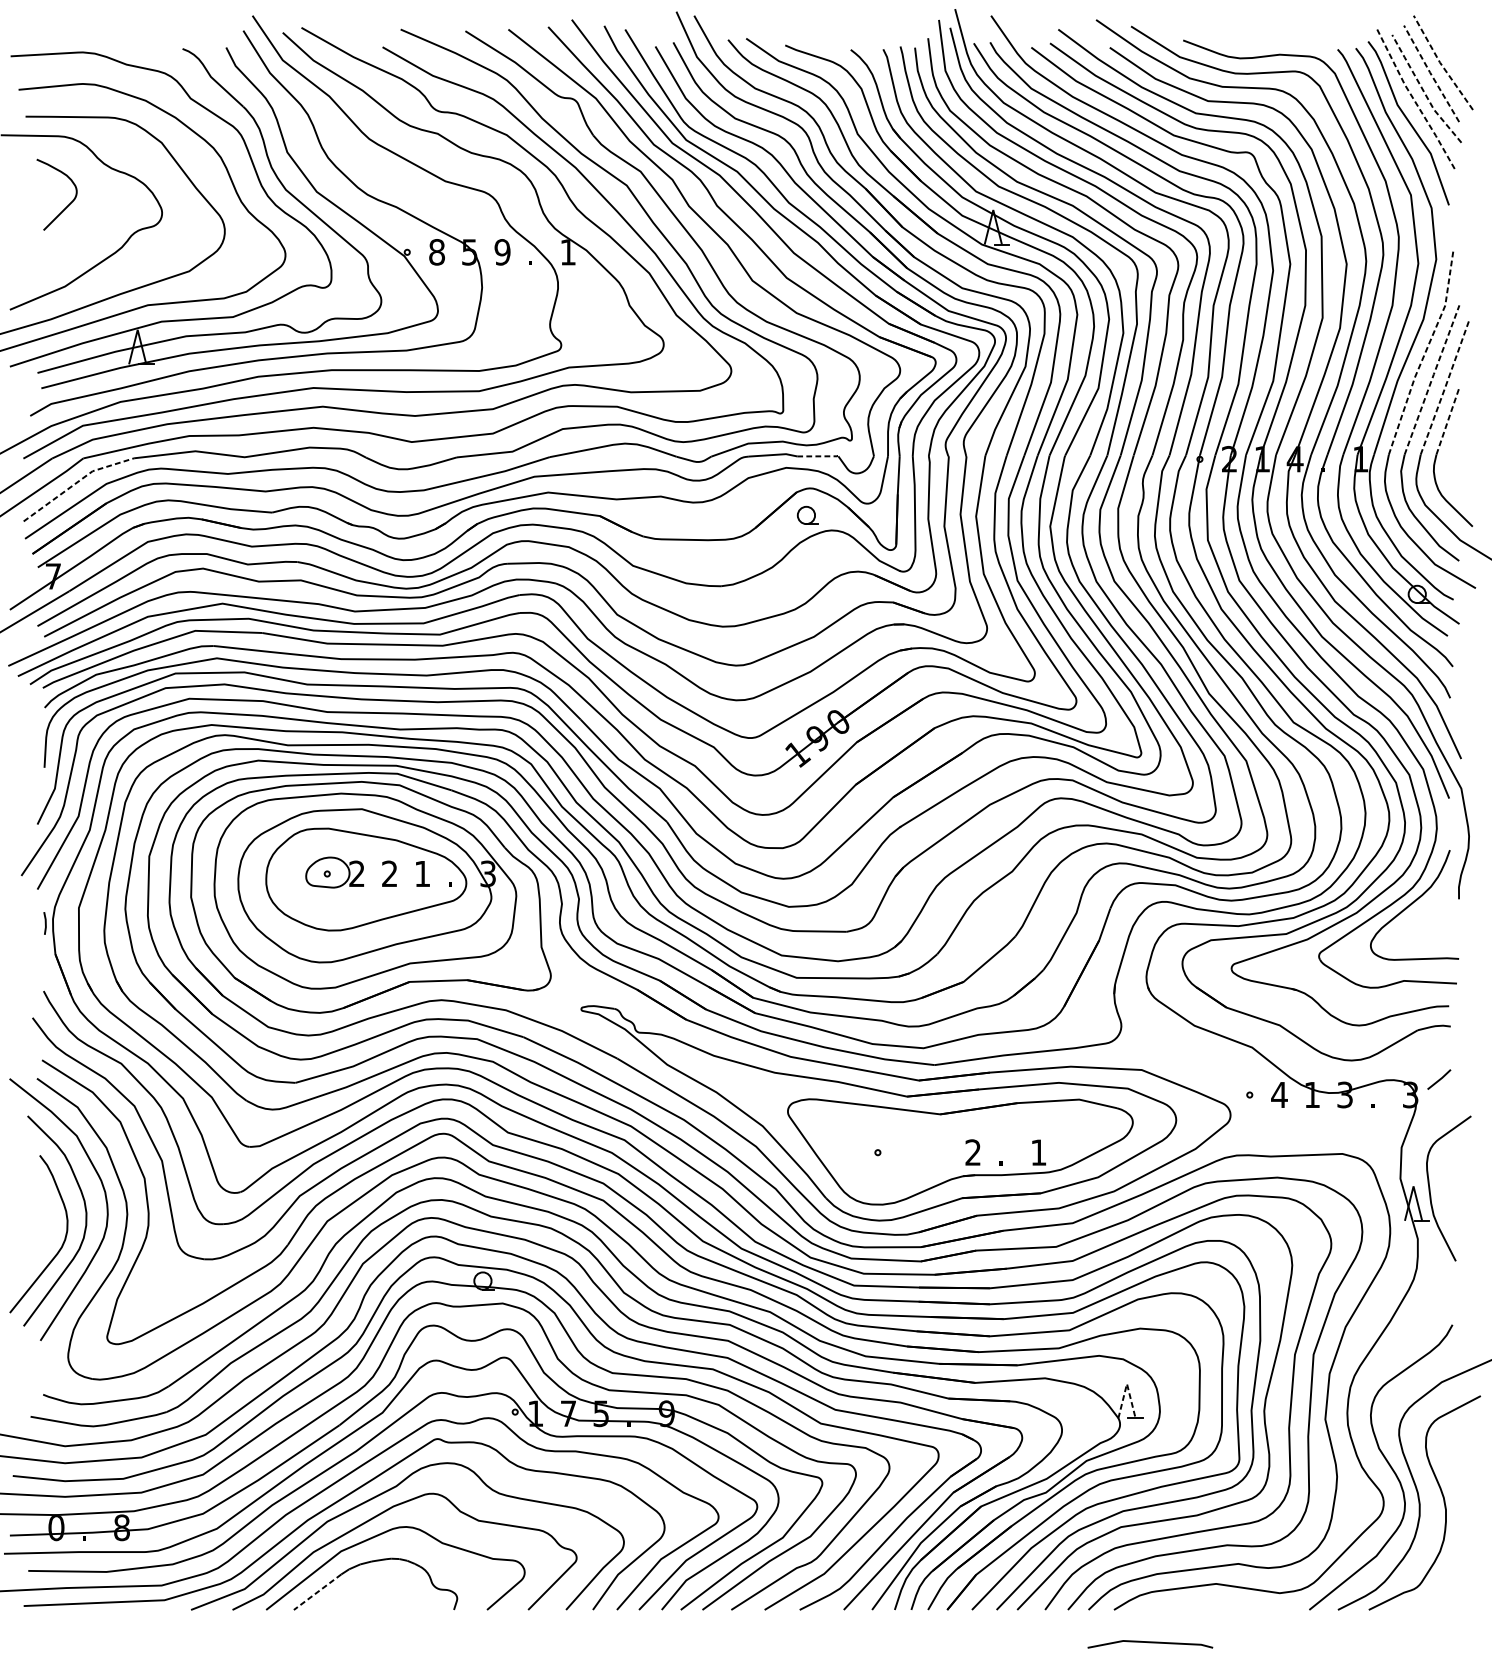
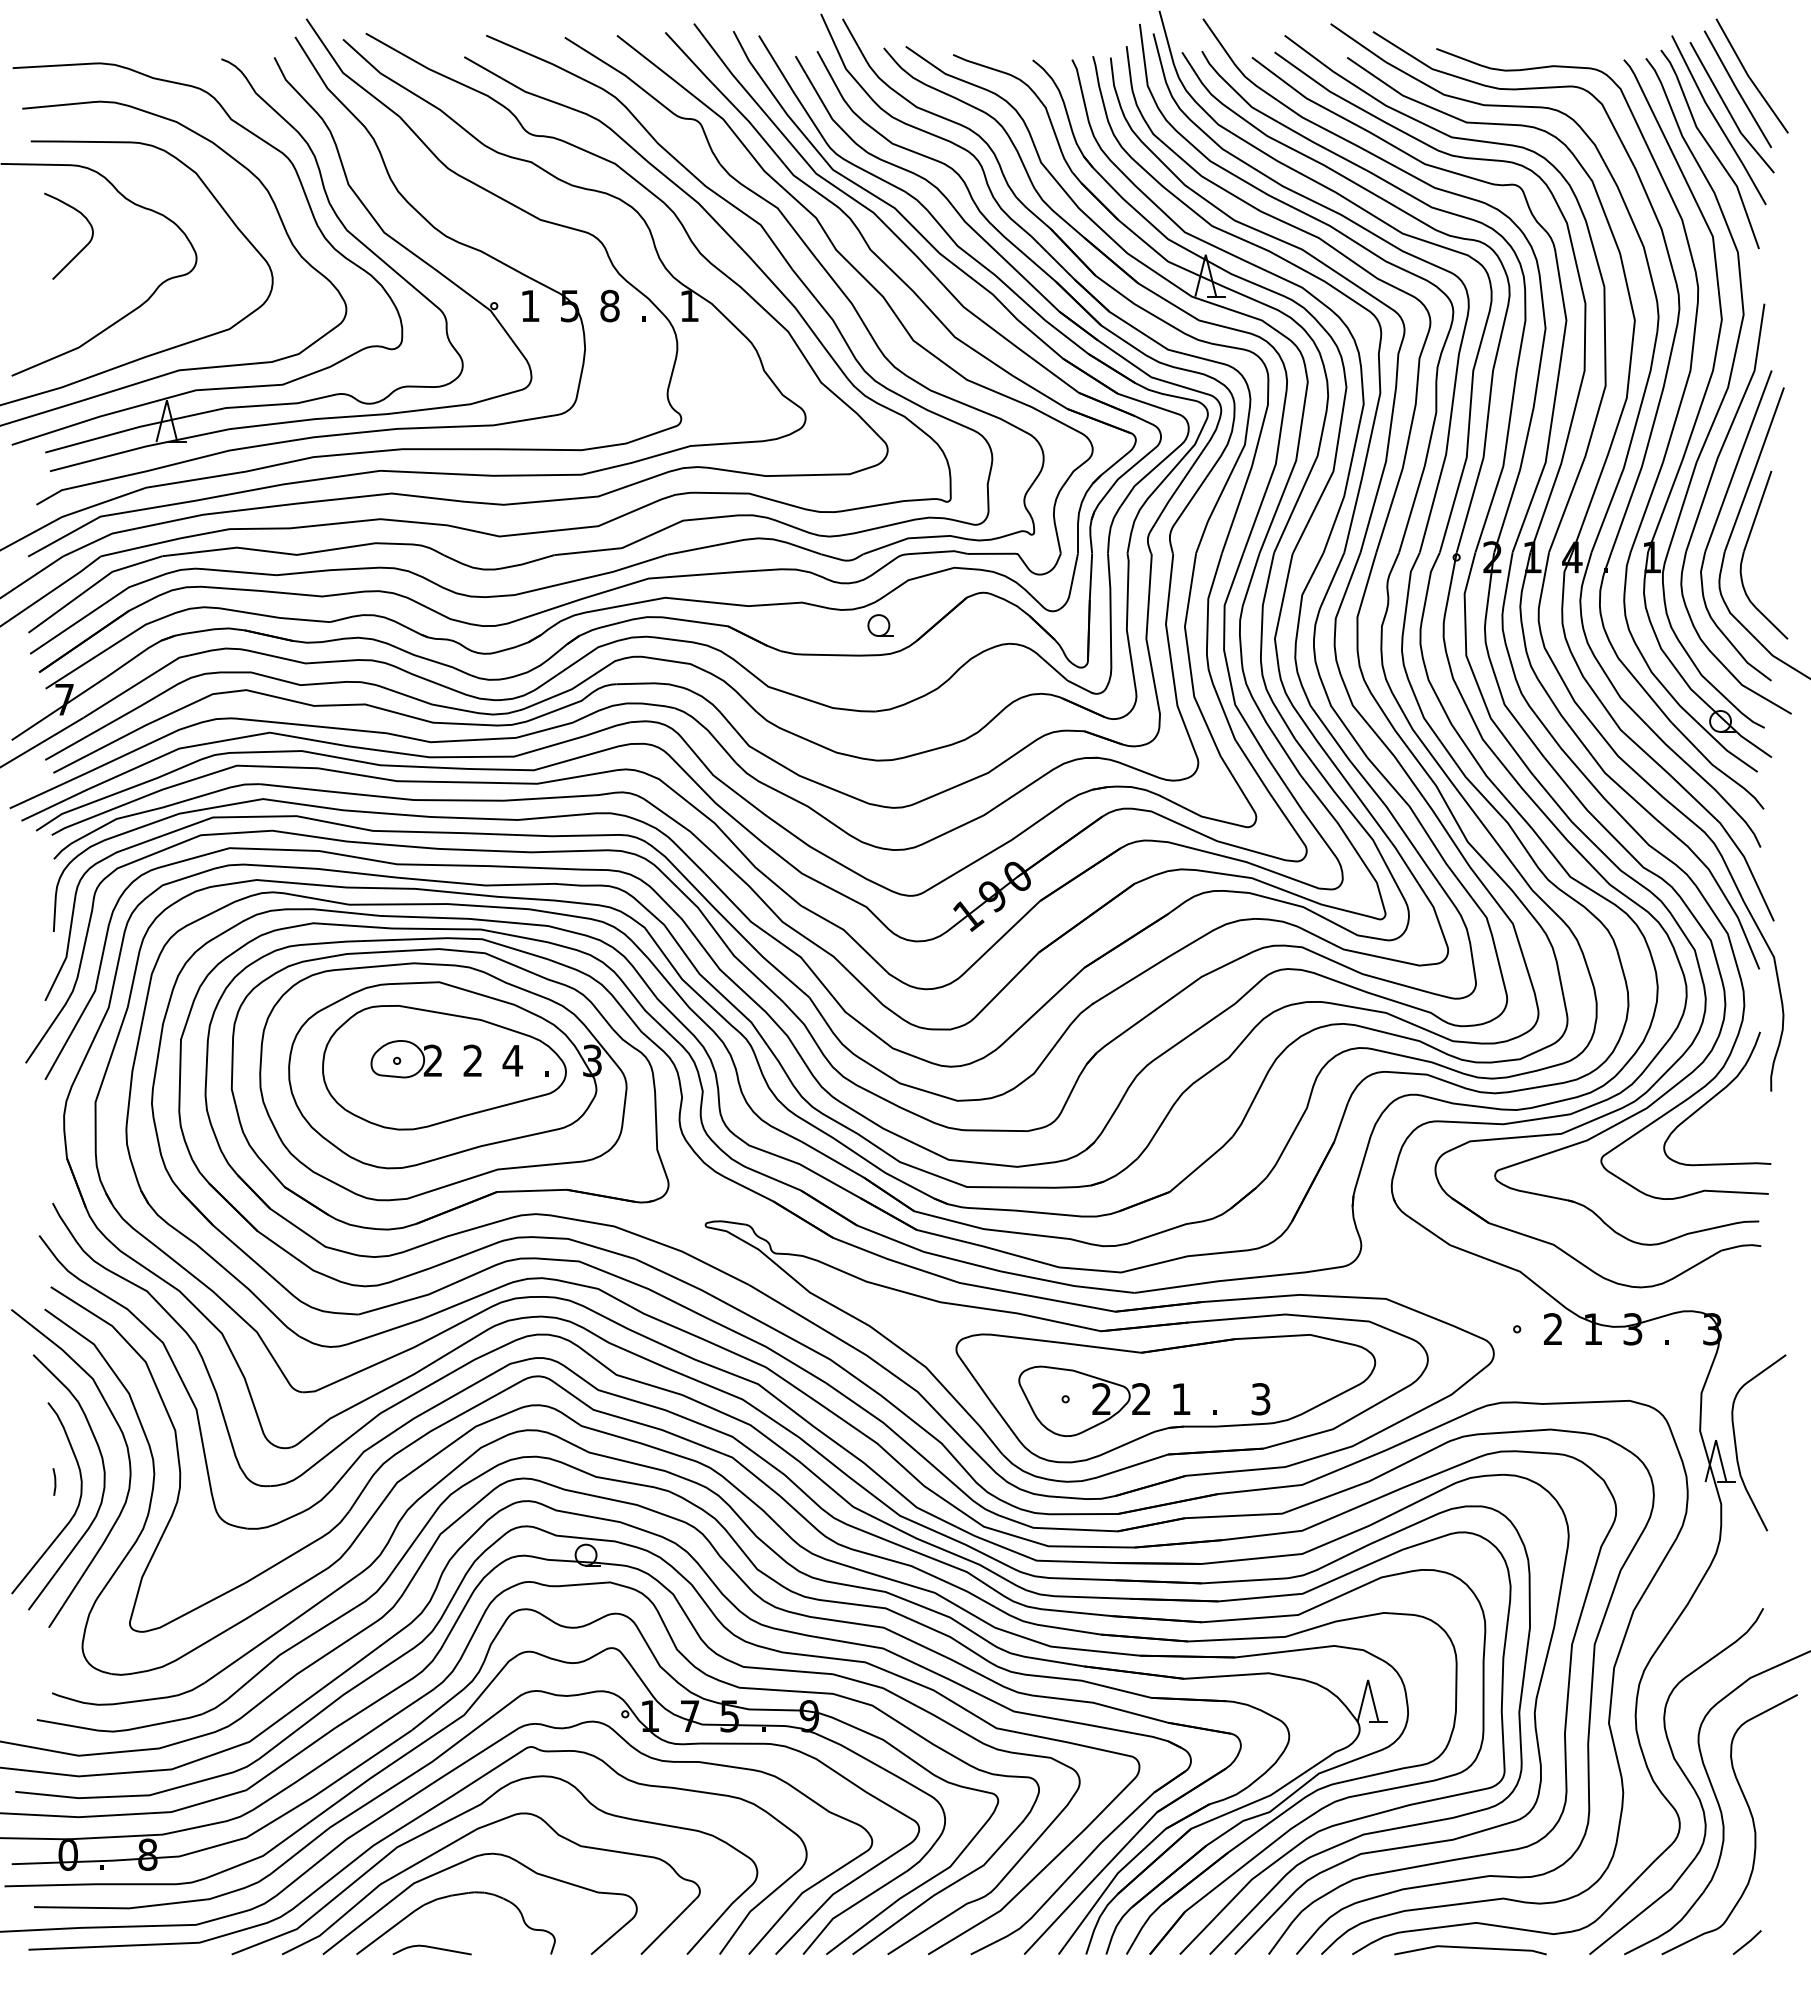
line: (1441, 64) -> (1749, 77), dashed -> solid
line: (1430, 73) -> (1736, 88), dashed -> solid
line: (1423, 91) -> (1728, 110), dashed -> solid
line: (1413, 100) -> (1716, 121), dashed -> solid
text: (437, 251) -> (530, 305), 8 -> 1
text: (502, 252) -> (609, 306), 9 -> 8
line: (1425, 353) -> (1730, 428), dashed -> solid
line: (1432, 379) -> (1738, 460), dashed -> solid
line: (1445, 386) -> (1754, 469), dashed -> solid
line: (1447, 421) -> (1757, 511), dashed -> solid
line: (817, 456) -> (992, 553), dashed -> solid
line: (76, 483) -> (92, 586), dashed -> solid
part: (807, 515) -> (880, 625), moved
text: (422, 873) -> (512, 1060), 1 -> 4
line: (45, 923) -> (54, 1481), moved
line: (1438, 1079) -> (1746, 1942), moved
text: (1279, 1094) -> (1553, 1328), 4 -> 2
text: (973, 1152) -> (1181, 1398), 2 -> 1
text: (1038, 1152) -> (1260, 1399), 1 -> 3
part: (893, 1153) -> (1084, 1400), added
line: (1127, 1384) -> (1368, 1680), dashed -> solid
line: (317, 1591) -> (385, 1932), dashed -> solid
curve: (355, 1605) -> (431, 1948), added
line: (1150, 1642) -> (1470, 1948), moved

